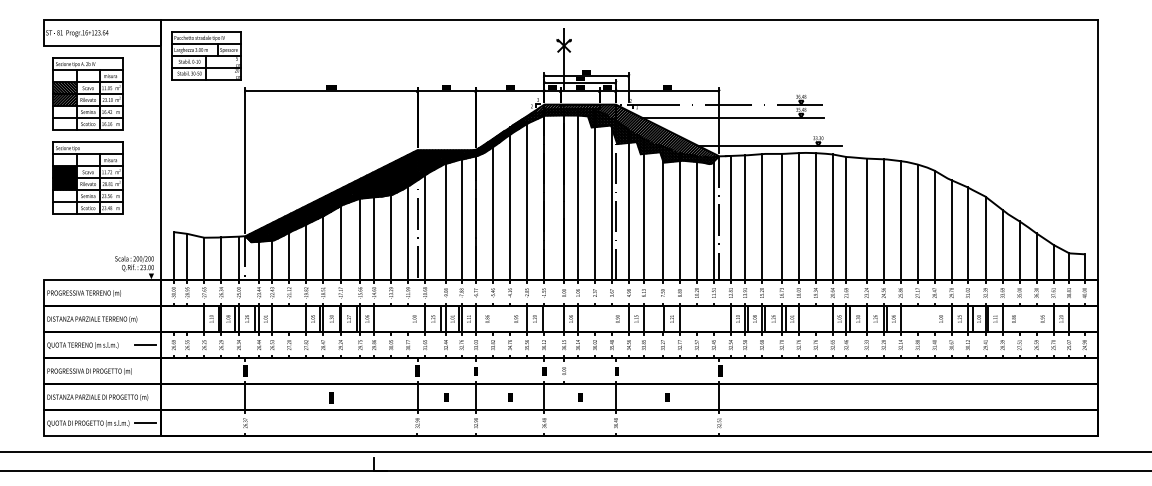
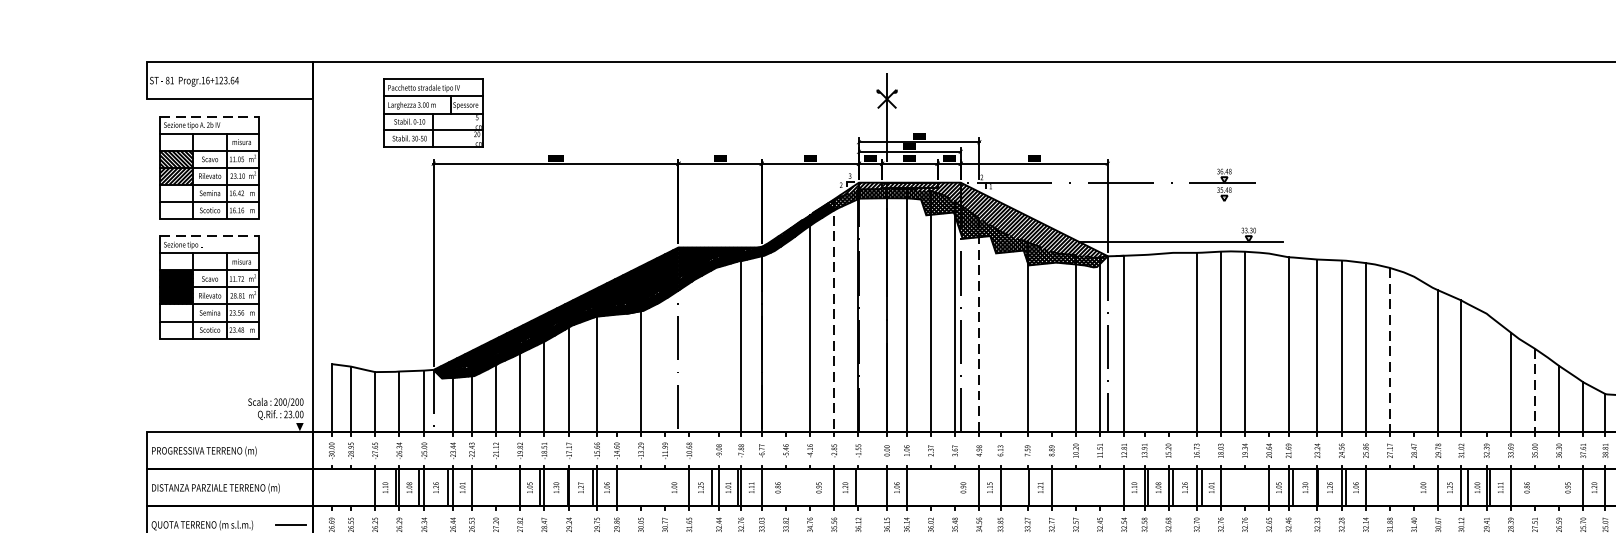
part: (206, 55) -> (433, 112), moved
line: (87, 58) -> (208, 117), solid -> dashed
line: (732, 117) -> (1126, 201), removed
line: (87, 142) -> (208, 236), solid -> dashed
line: (527, 198) -> (834, 316), solid -> dashed
line: (628, 205) -> (978, 326), solid -> dashed
line: (493, 209) -> (786, 331), removed
line: (643, 209) -> (999, 331), removed
line: (679, 216) -> (1051, 341), removed
line: (745, 217) -> (1145, 343), removed
line: (761, 217) -> (1167, 343), removed
line: (832, 217) -> (1268, 343), removed
line: (446, 218) -> (719, 344), removed
line: (917, 222) -> (1389, 350), solid -> dashed
line: (425, 223) -> (689, 351), removed
line: (934, 225) -> (1413, 354), removed
line: (408, 229) -> (665, 360), removed
line: (374, 235) -> (617, 368), removed
line: (985, 238) -> (1486, 373), removed
line: (1019, 251) -> (1534, 391), solid -> dashed

